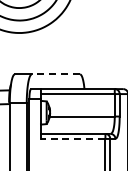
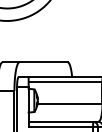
line: (55, 74) -> (43, 62), dashed -> solid
line: (72, 138) -> (60, 126), dashed -> solid

